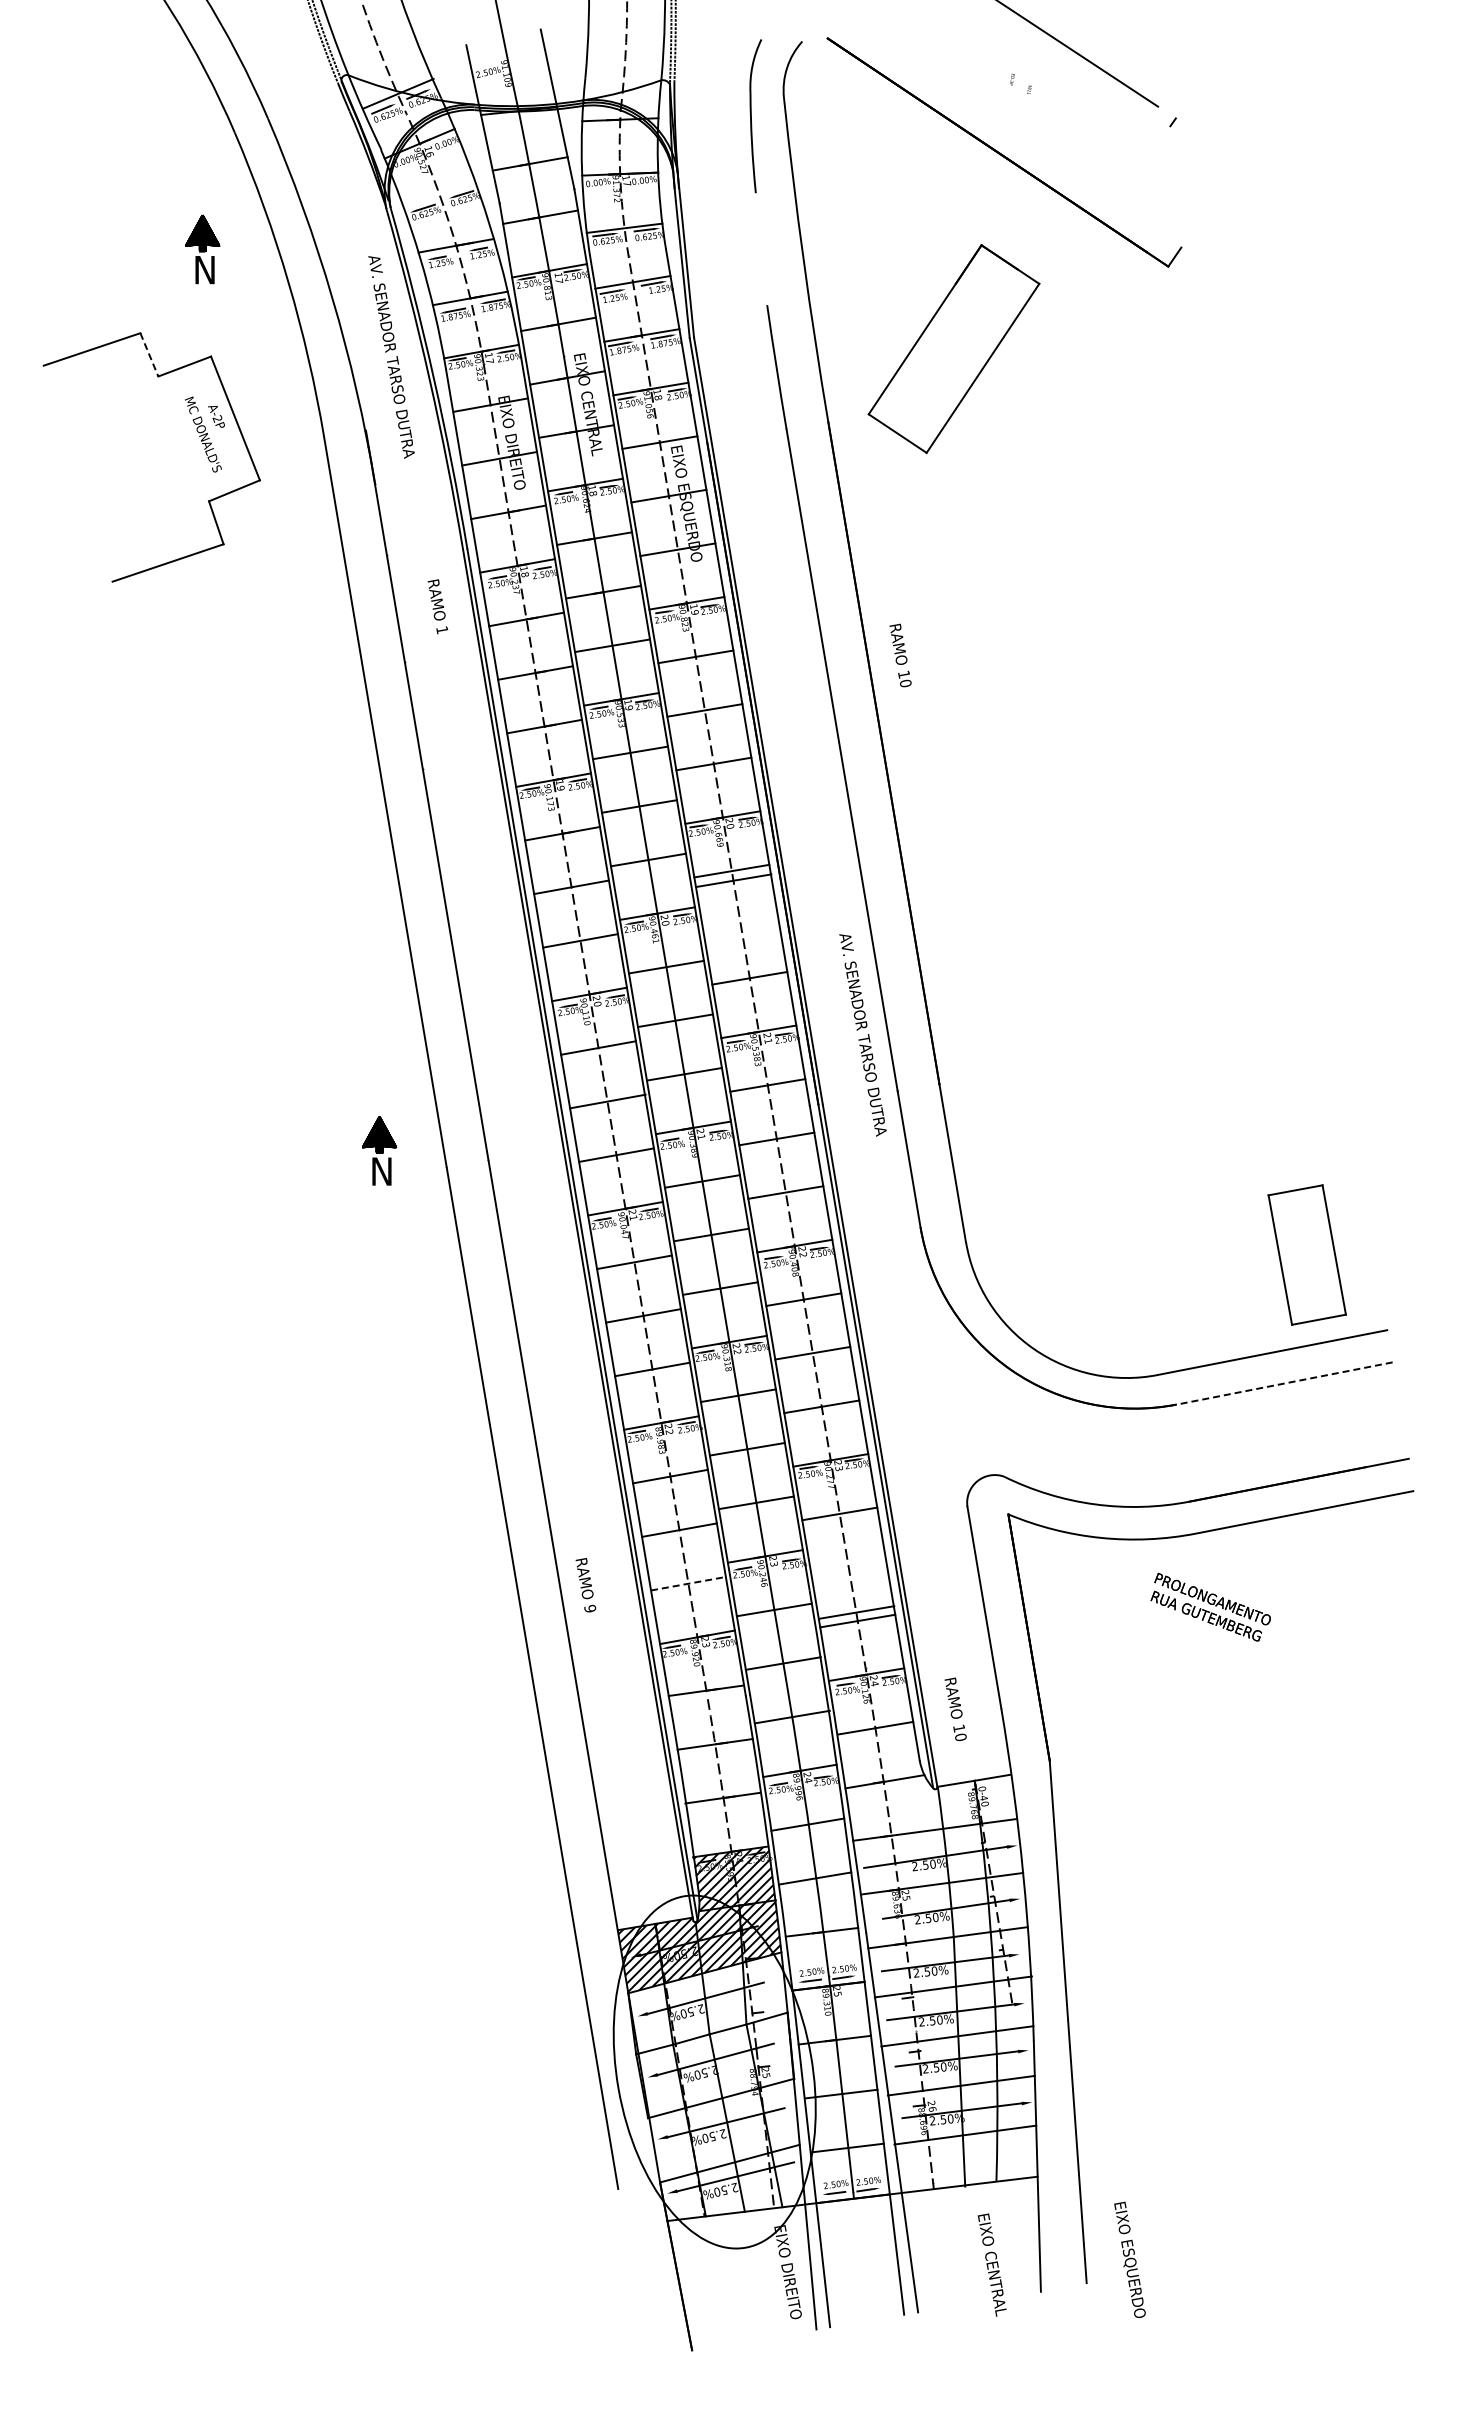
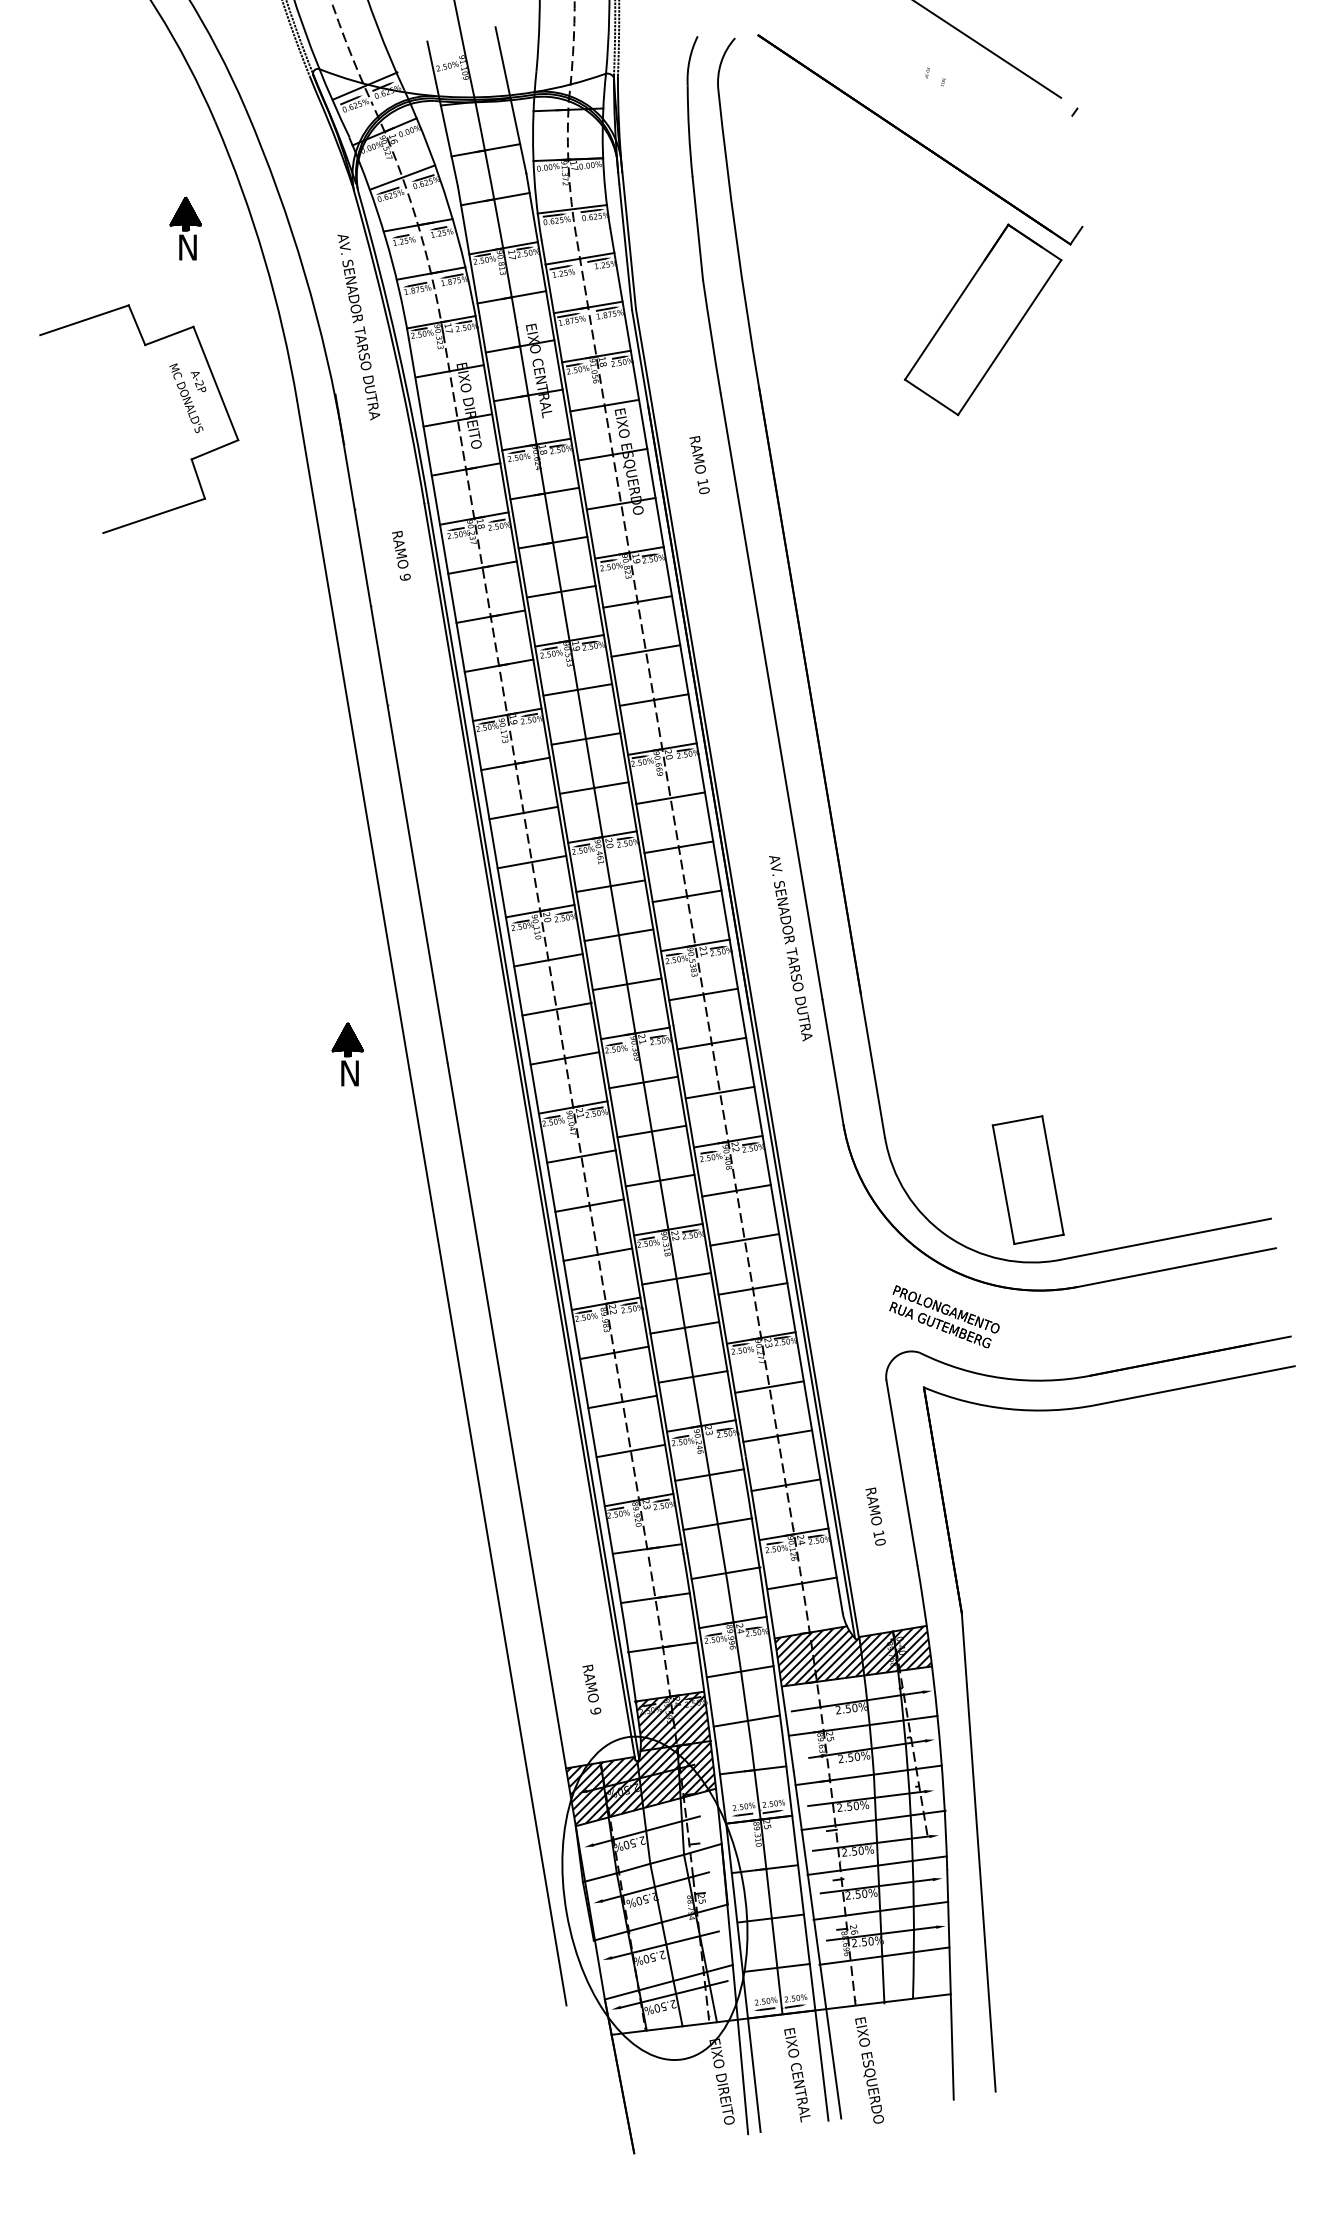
line: (438, 193) -> (401, 177), added
line: (761, 249) -> (697, 228), added
part: (953, 348) -> (982, 319), moved
line: (149, 355) -> (137, 325), dashed -> solid
text: (442, 630) -> (405, 577), 1 -> 9
text: (900, 655) -> (699, 465), moved
line: (733, 880) -> (678, 847), moved
part: (1306, 1254) -> (1027, 1179), moved
line: (1284, 1383) -> (1176, 1267), dashed -> solid
line: (688, 1583) -> (630, 1450), dashed -> solid
text: (585, 1585) -> (591, 1689), moved
text: (1210, 1606) -> (944, 1316), moved
line: (856, 1612) -> (777, 1436), moved
text: (955, 1708) -> (875, 1515), moved
hatch: (931, 1807) -> (853, 1655), added
text: (1129, 2259) -> (869, 2070), moved
text: (991, 2264) -> (796, 2074), moved

